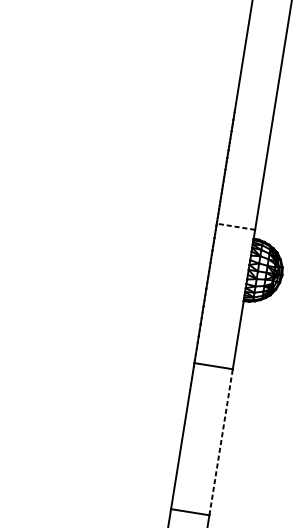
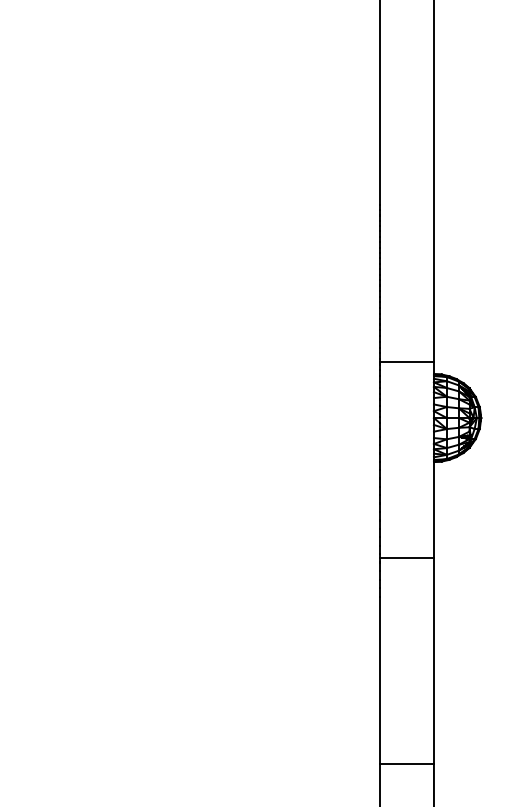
line: (235, 226) -> (406, 361), dashed -> solid
line: (220, 441) -> (433, 660), dashed -> solid

